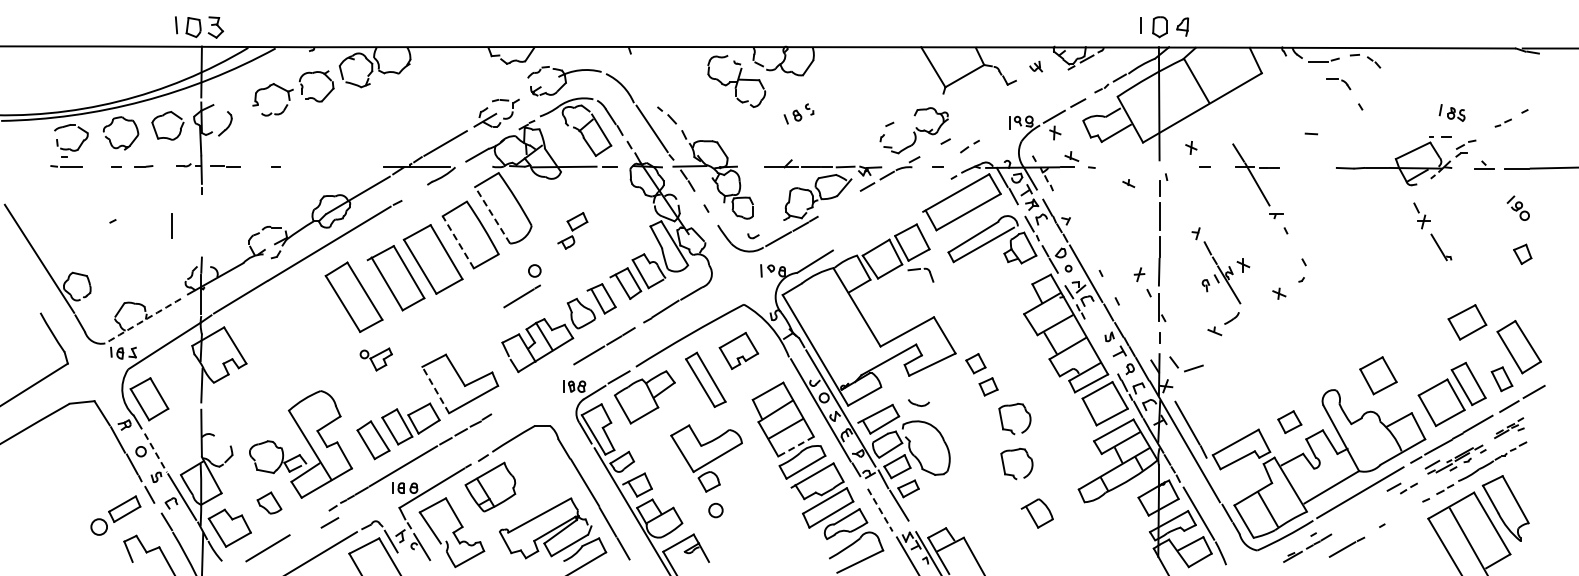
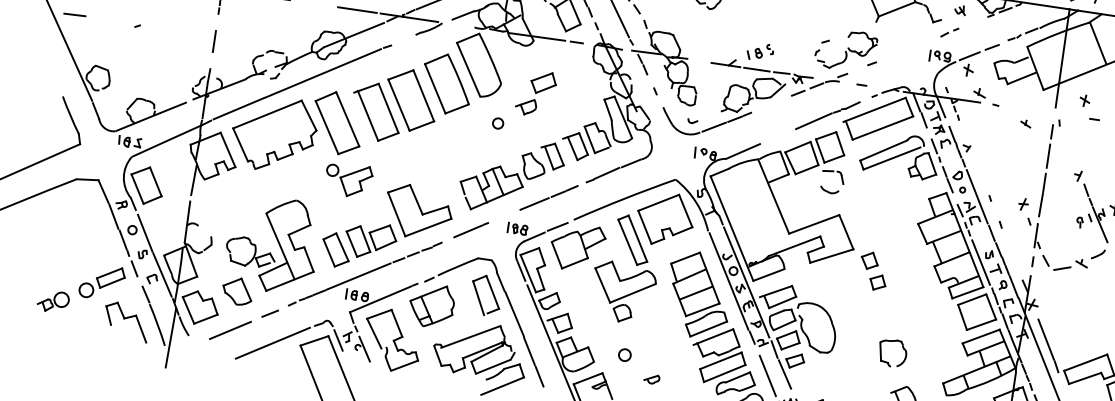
part: (798, 113) -> (759, 51), moved
part: (969, 146) -> (949, 32), moved
line: (357, 166) -> (357, 9), added
part: (904, 206) -> (827, 114), added
line: (492, 214) -> (468, 68), dashed -> solid
line: (40, 218) -> (74, 14), added
line: (171, 225) -> (214, 41), moved
part: (572, 230) -> (536, 93), size x1.43
line: (458, 241) -> (435, 88), dashed -> solid
line: (521, 296) -> (470, 230), moved
part: (284, 319) -> (274, 133), added
arc: (143, 321) -> (151, 117), dashed -> solid
line: (1101, 346) -> (981, 261), added
part: (738, 350) -> (665, 218), size x1.67
part: (376, 359) -> (349, 180), size x1.67
part: (1186, 364) -> (1056, 264), moved
line: (435, 390) -> (396, 214), dashed -> solid
part: (918, 402) -> (829, 189), moved
part: (1012, 429) -> (893, 322), removed
line: (795, 446) -> (702, 309), dashed -> solid
line: (156, 453) -> (145, 233), dashed -> solid
part: (706, 458) -> (623, 292), moved
part: (556, 463) -> (492, 293), added
part: (269, 502) -> (237, 290), size x1.43
line: (880, 510) -> (767, 376), dashed -> solid
line: (329, 522) -> (269, 313), moved
part: (750, 532) -> (652, 378), added
part: (63, 544) -> (53, 300), added

